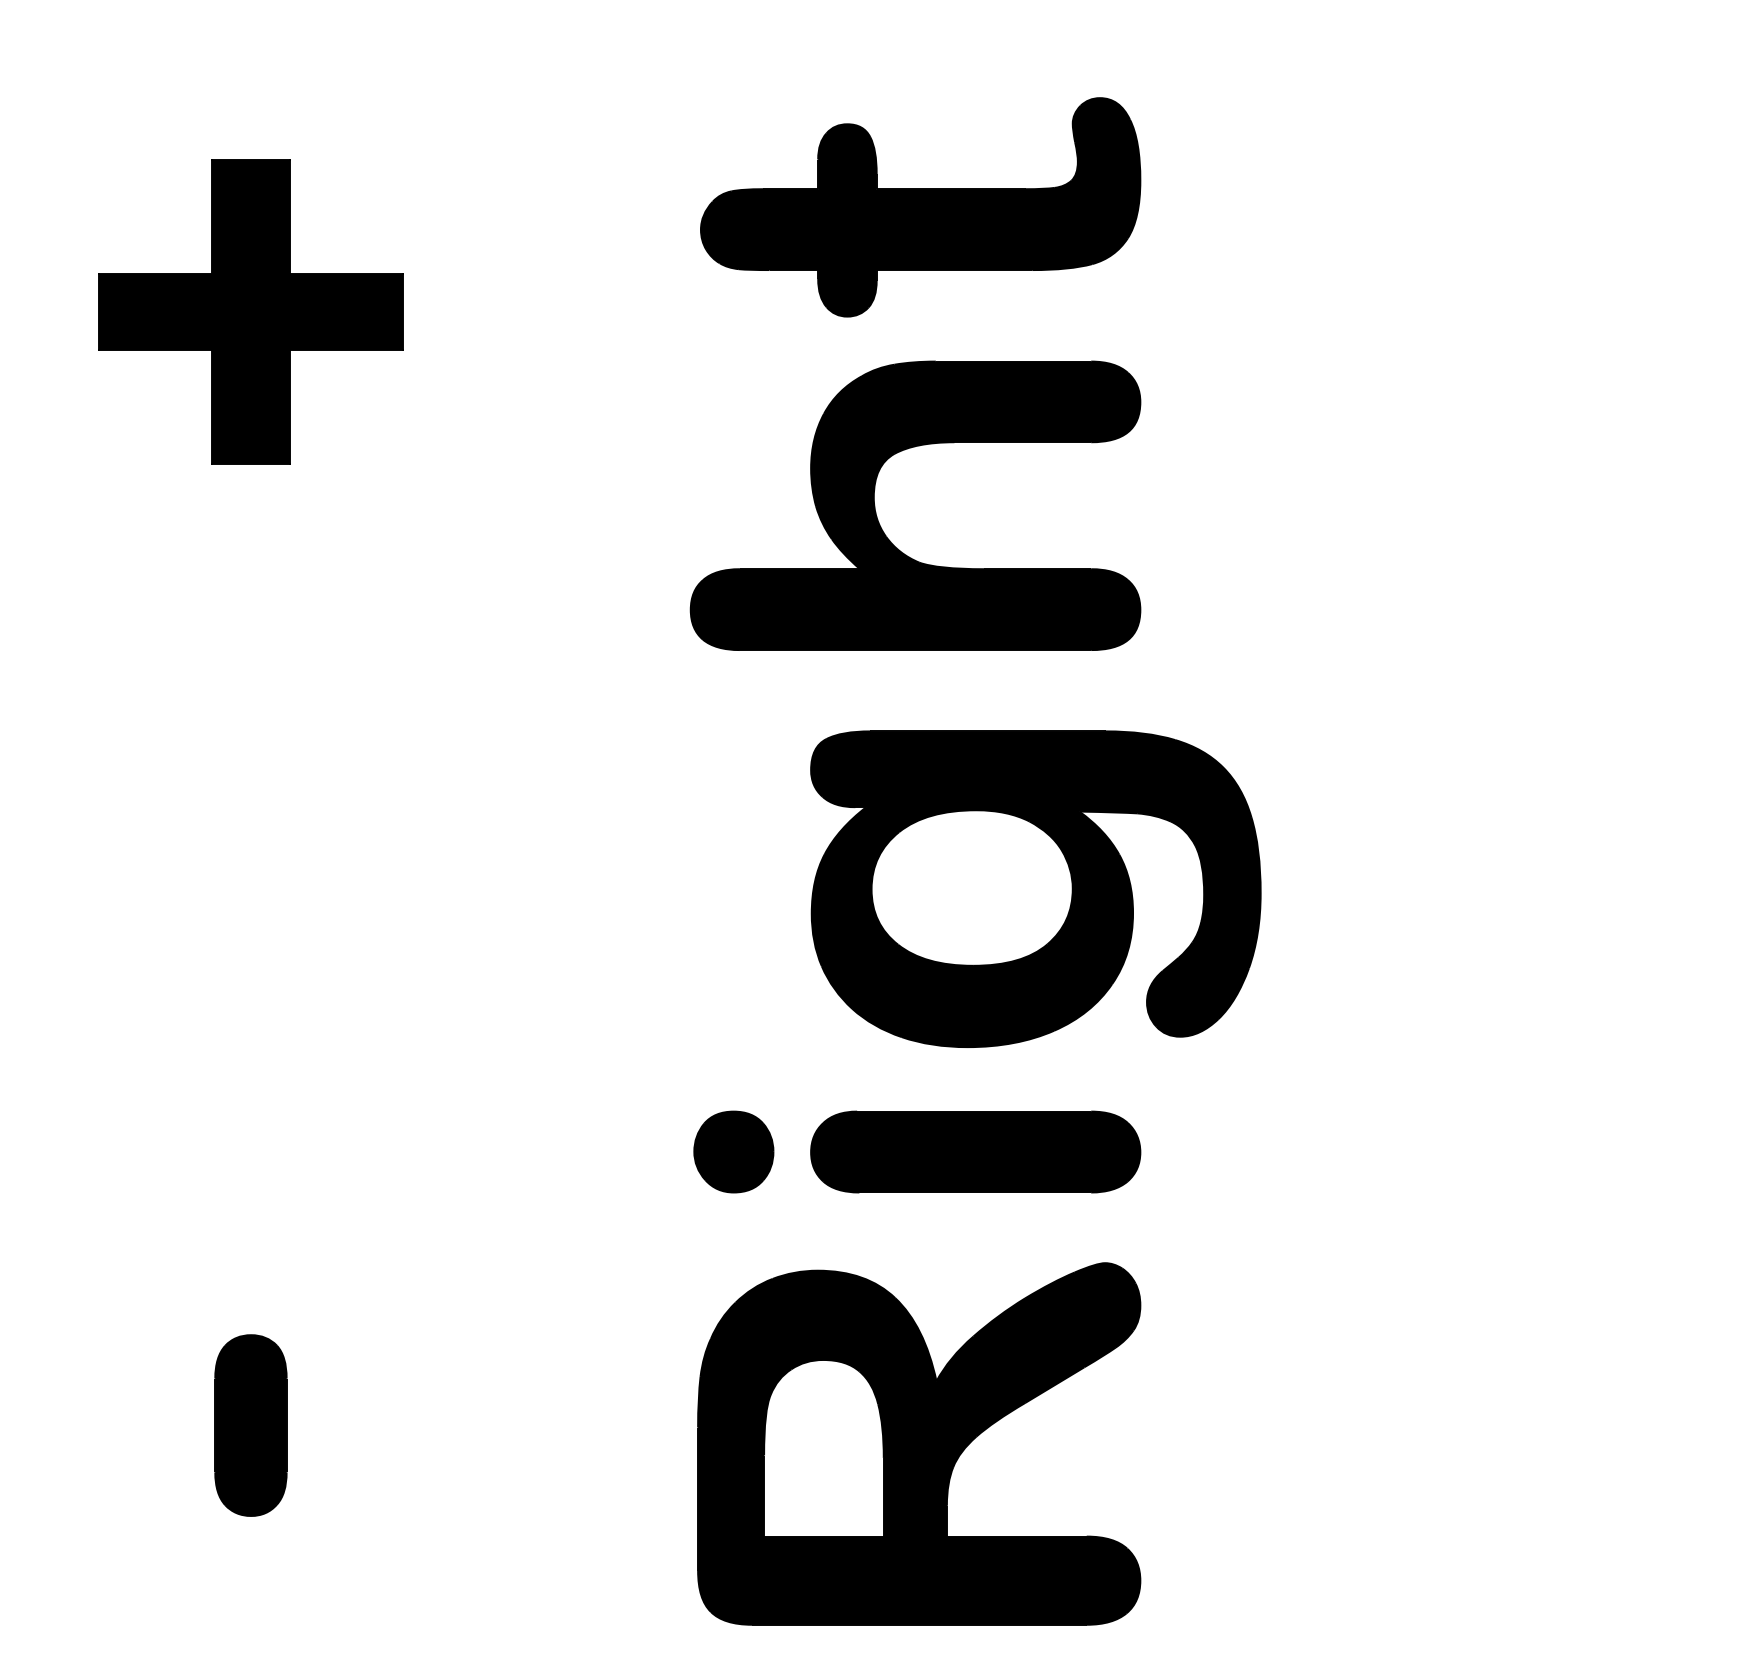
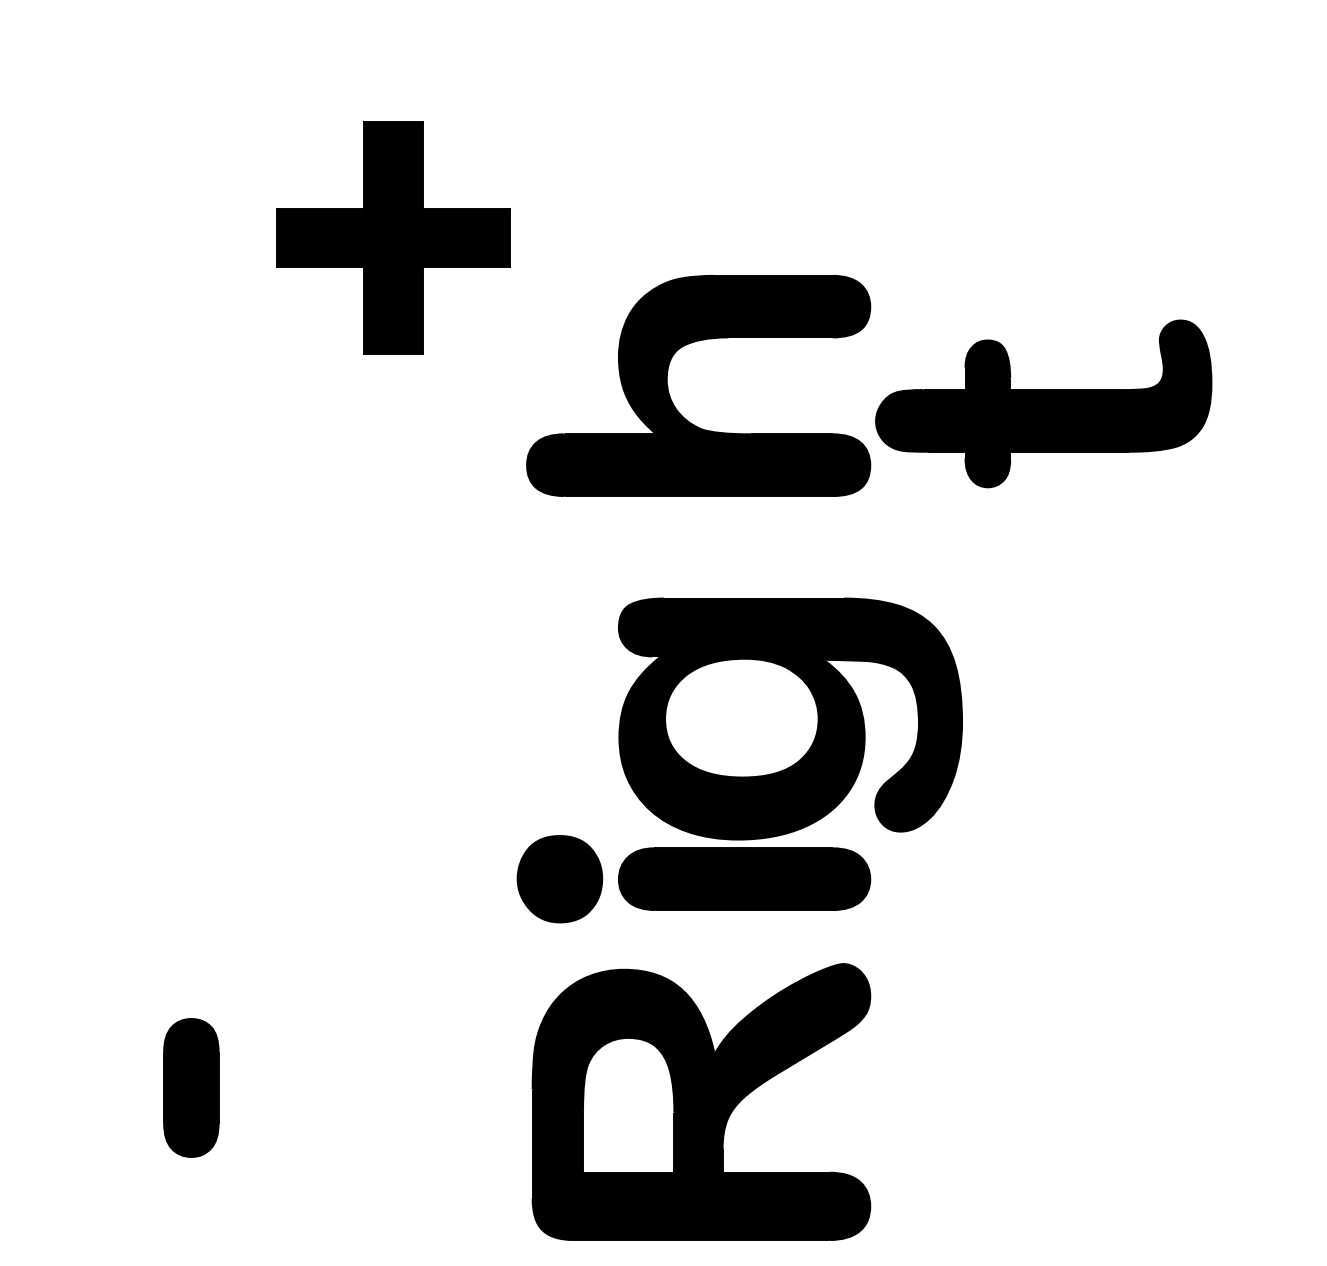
part: (920, 207) -> (1043, 404), moved
part: (250, 311) -> (393, 237), moved
part: (1035, 888) -> (790, 718), moved
part: (733, 1151) -> (559, 878), size x1.4

